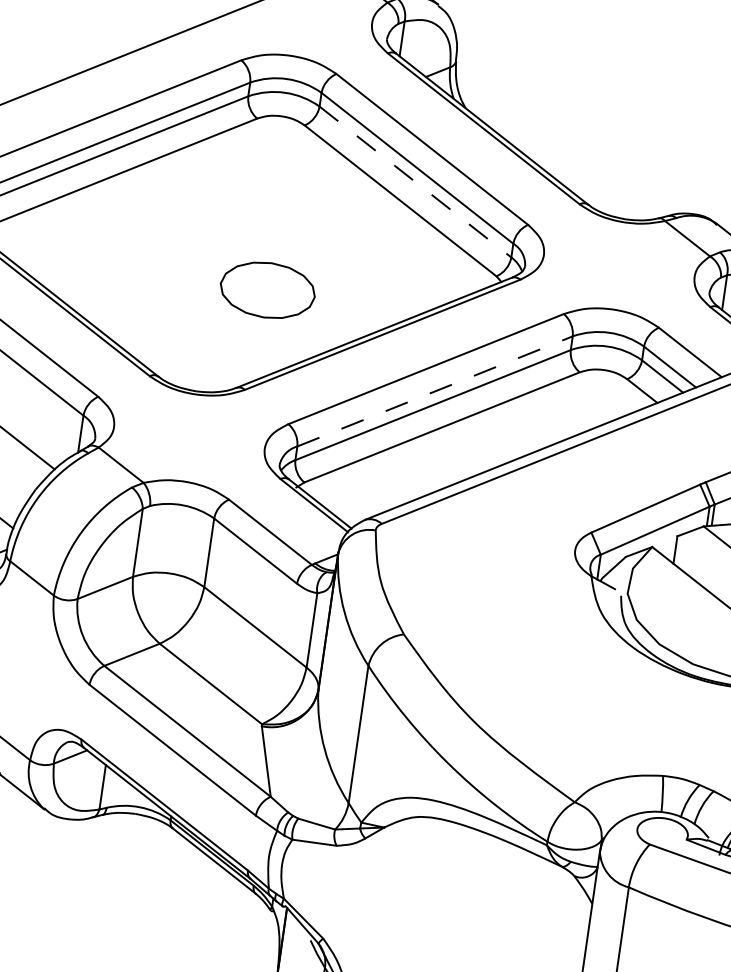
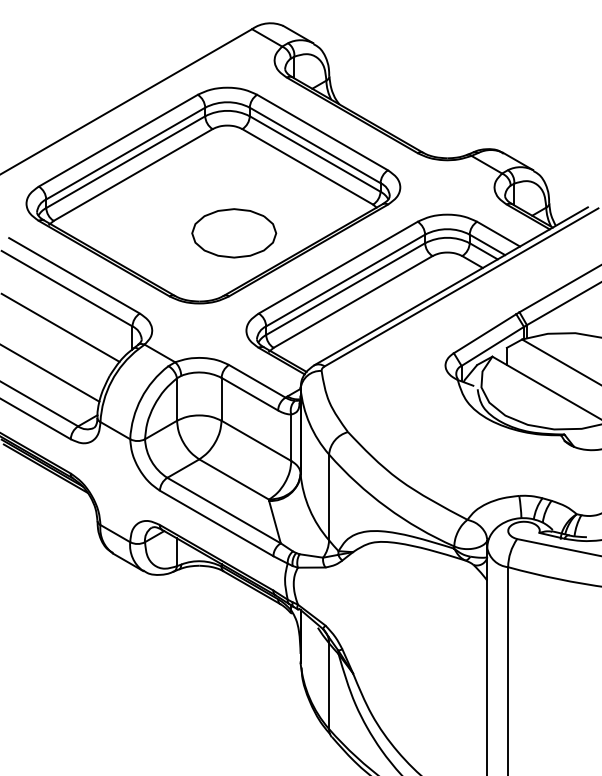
line: (415, 182) -> (315, 154), dashed -> solid
part: (268, 290) -> (234, 233), size x1.43
line: (434, 391) -> (345, 280), dashed -> solid

